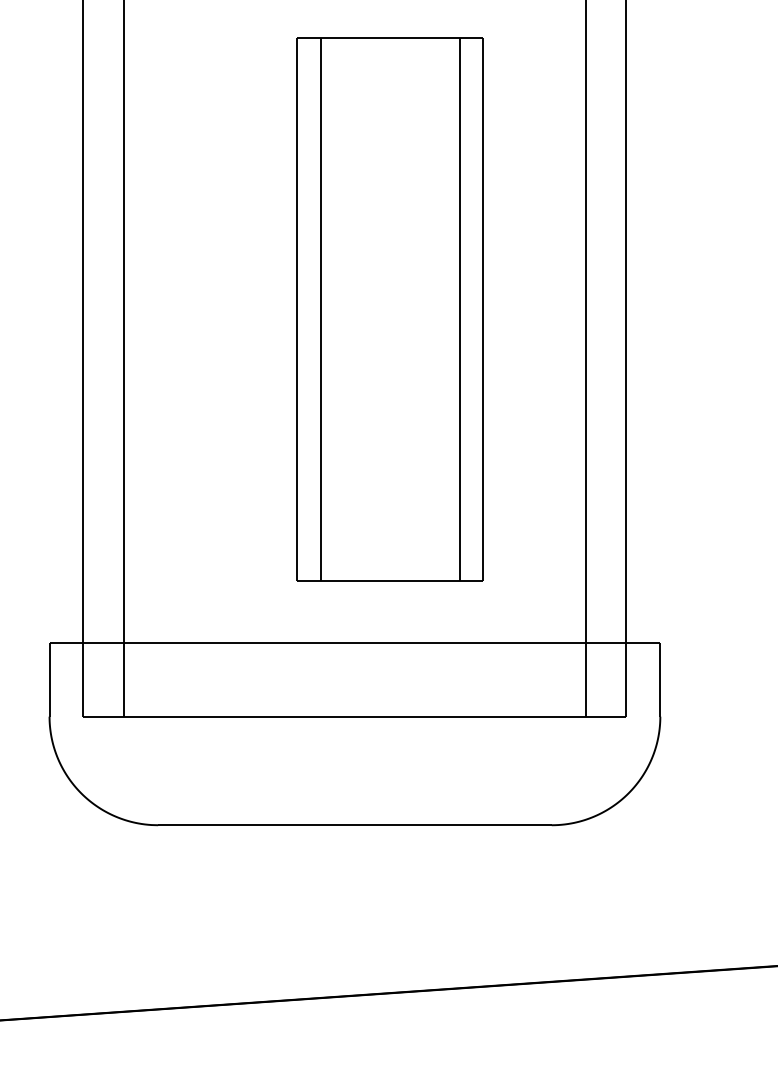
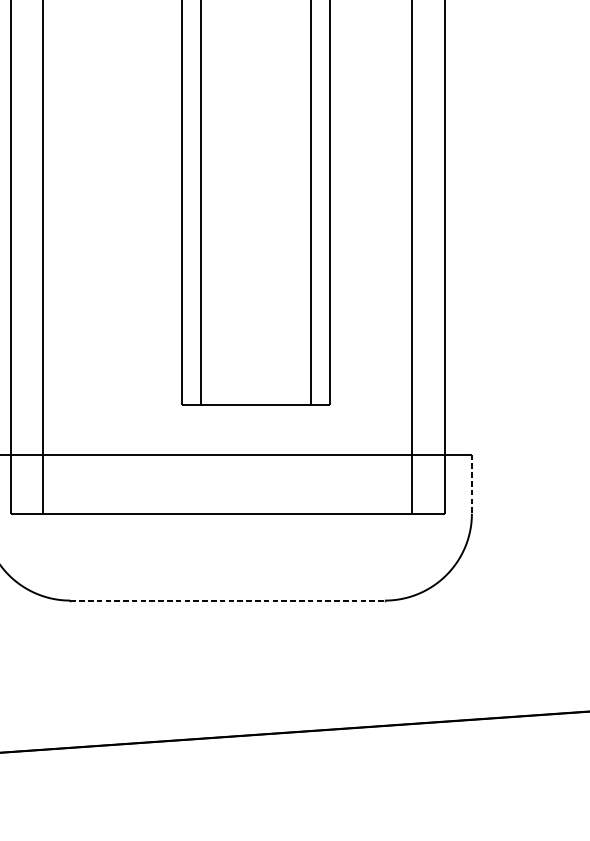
line: (660, 679) -> (472, 484), solid -> dashed
line: (354, 825) -> (227, 600), solid -> dashed

